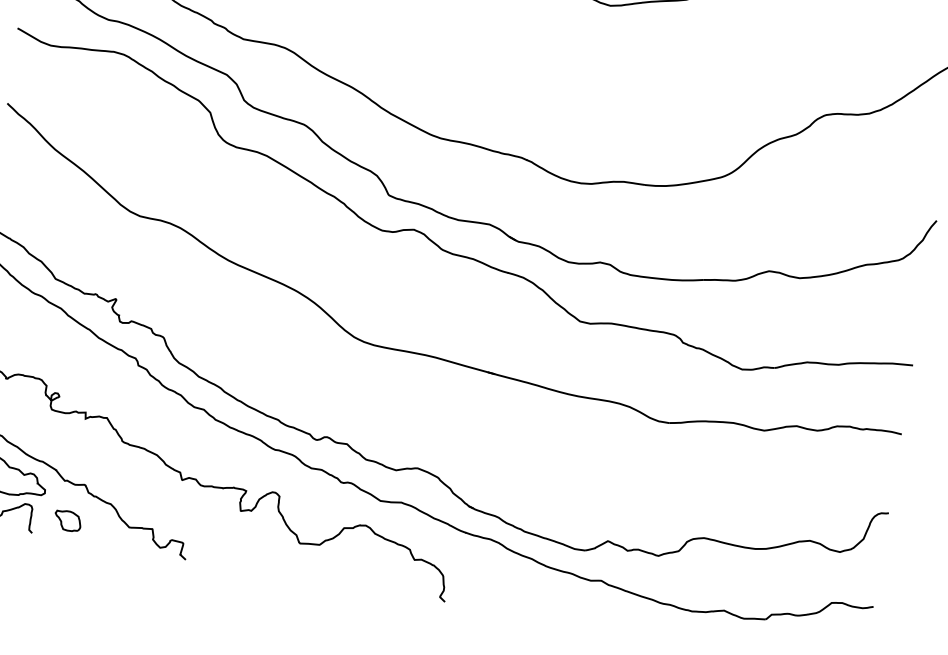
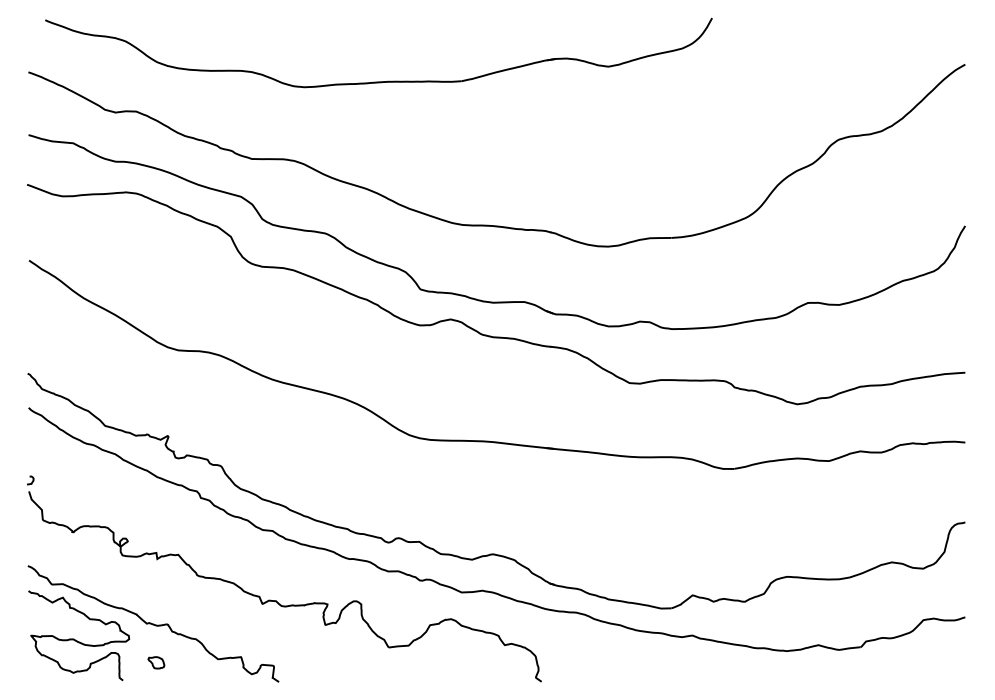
part: (68, 520) -> (156, 662), size x0.6

